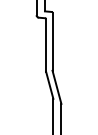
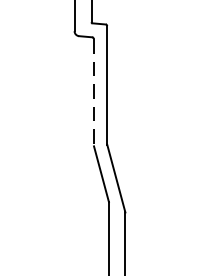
line: (46, 45) -> (94, 93), solid -> dashed

